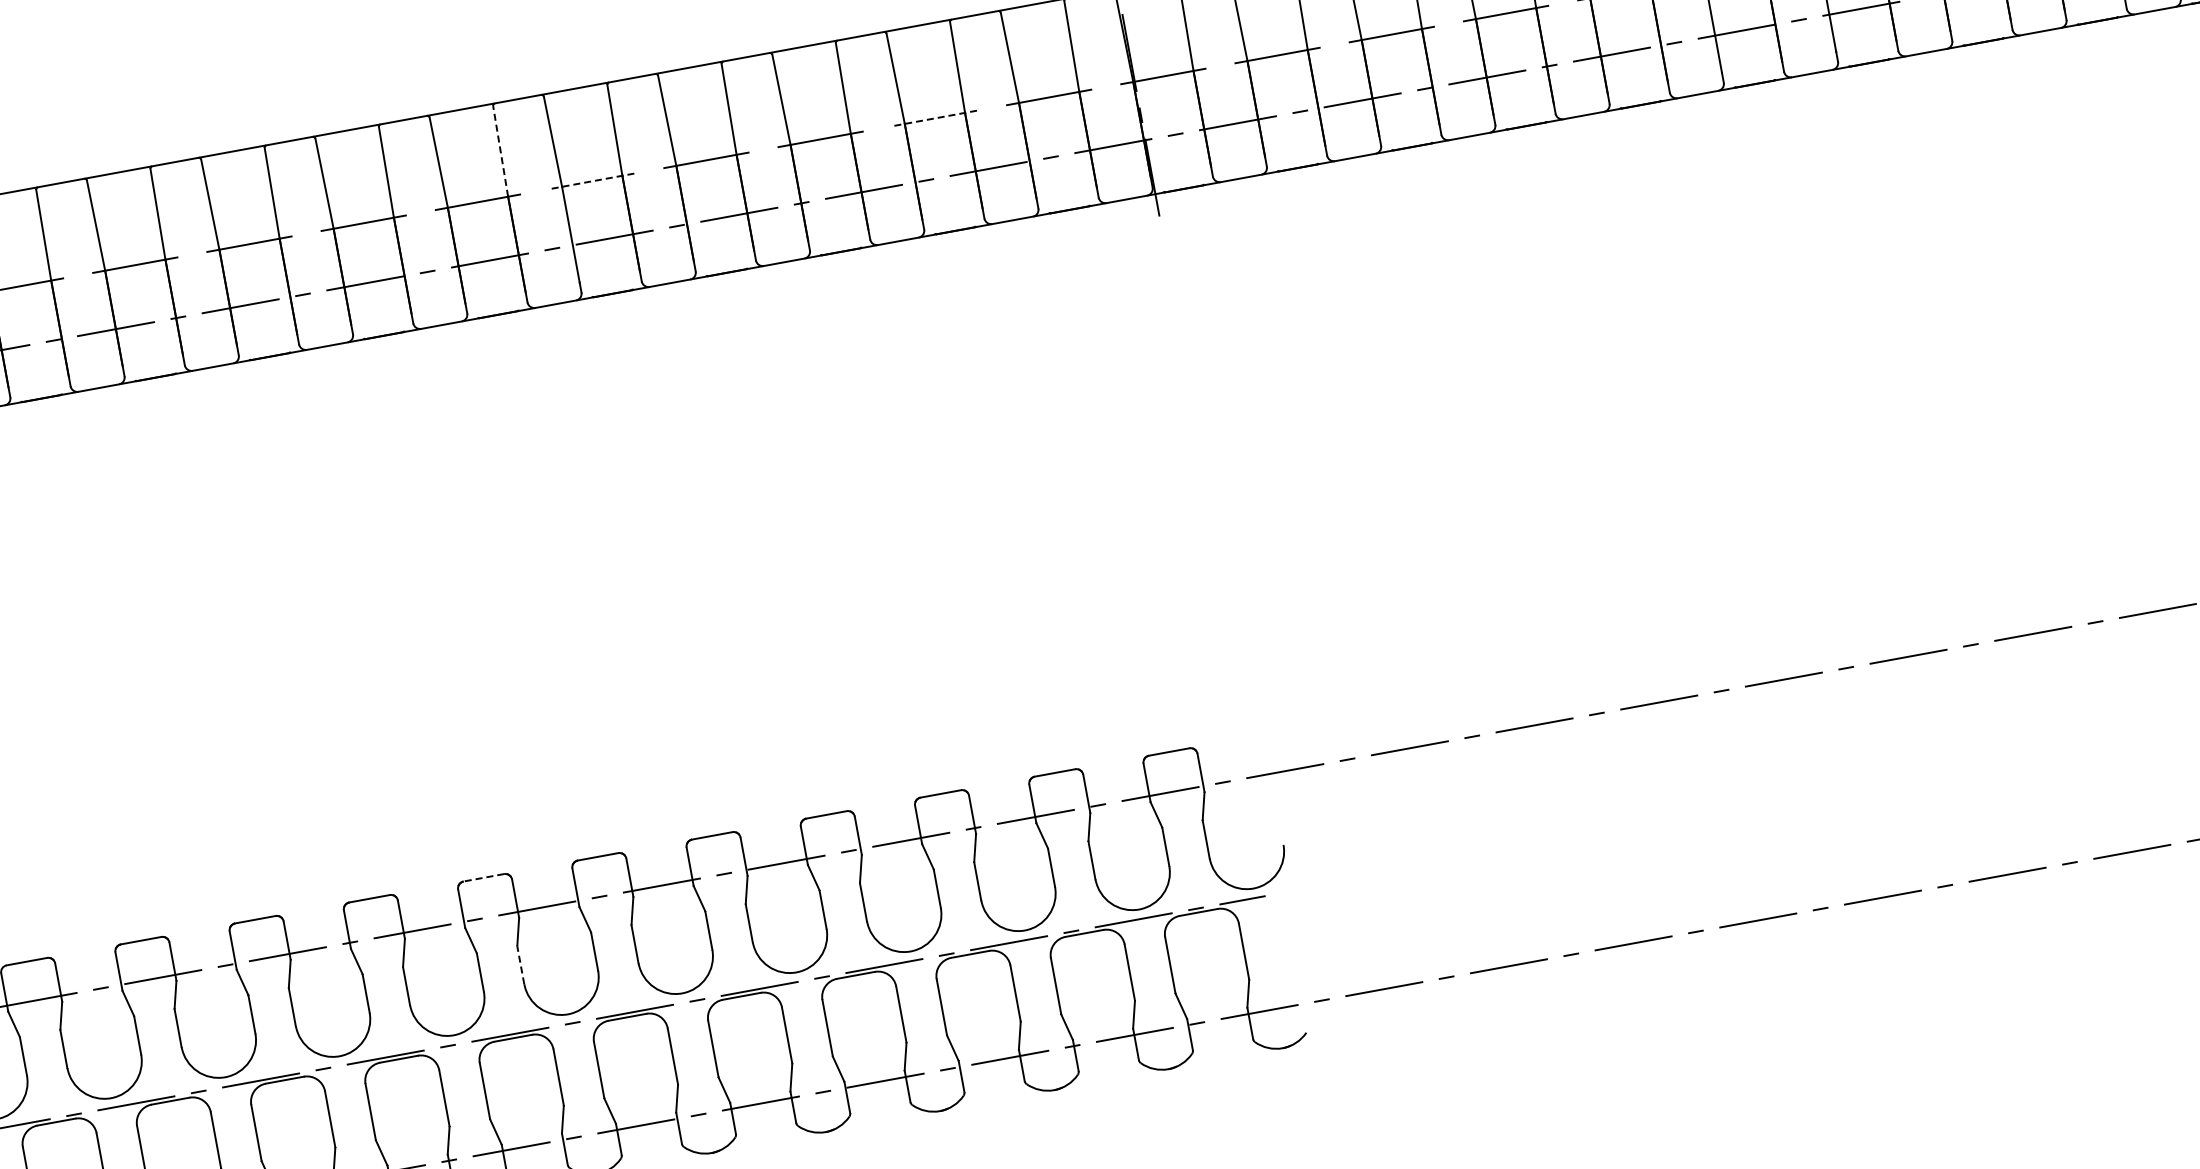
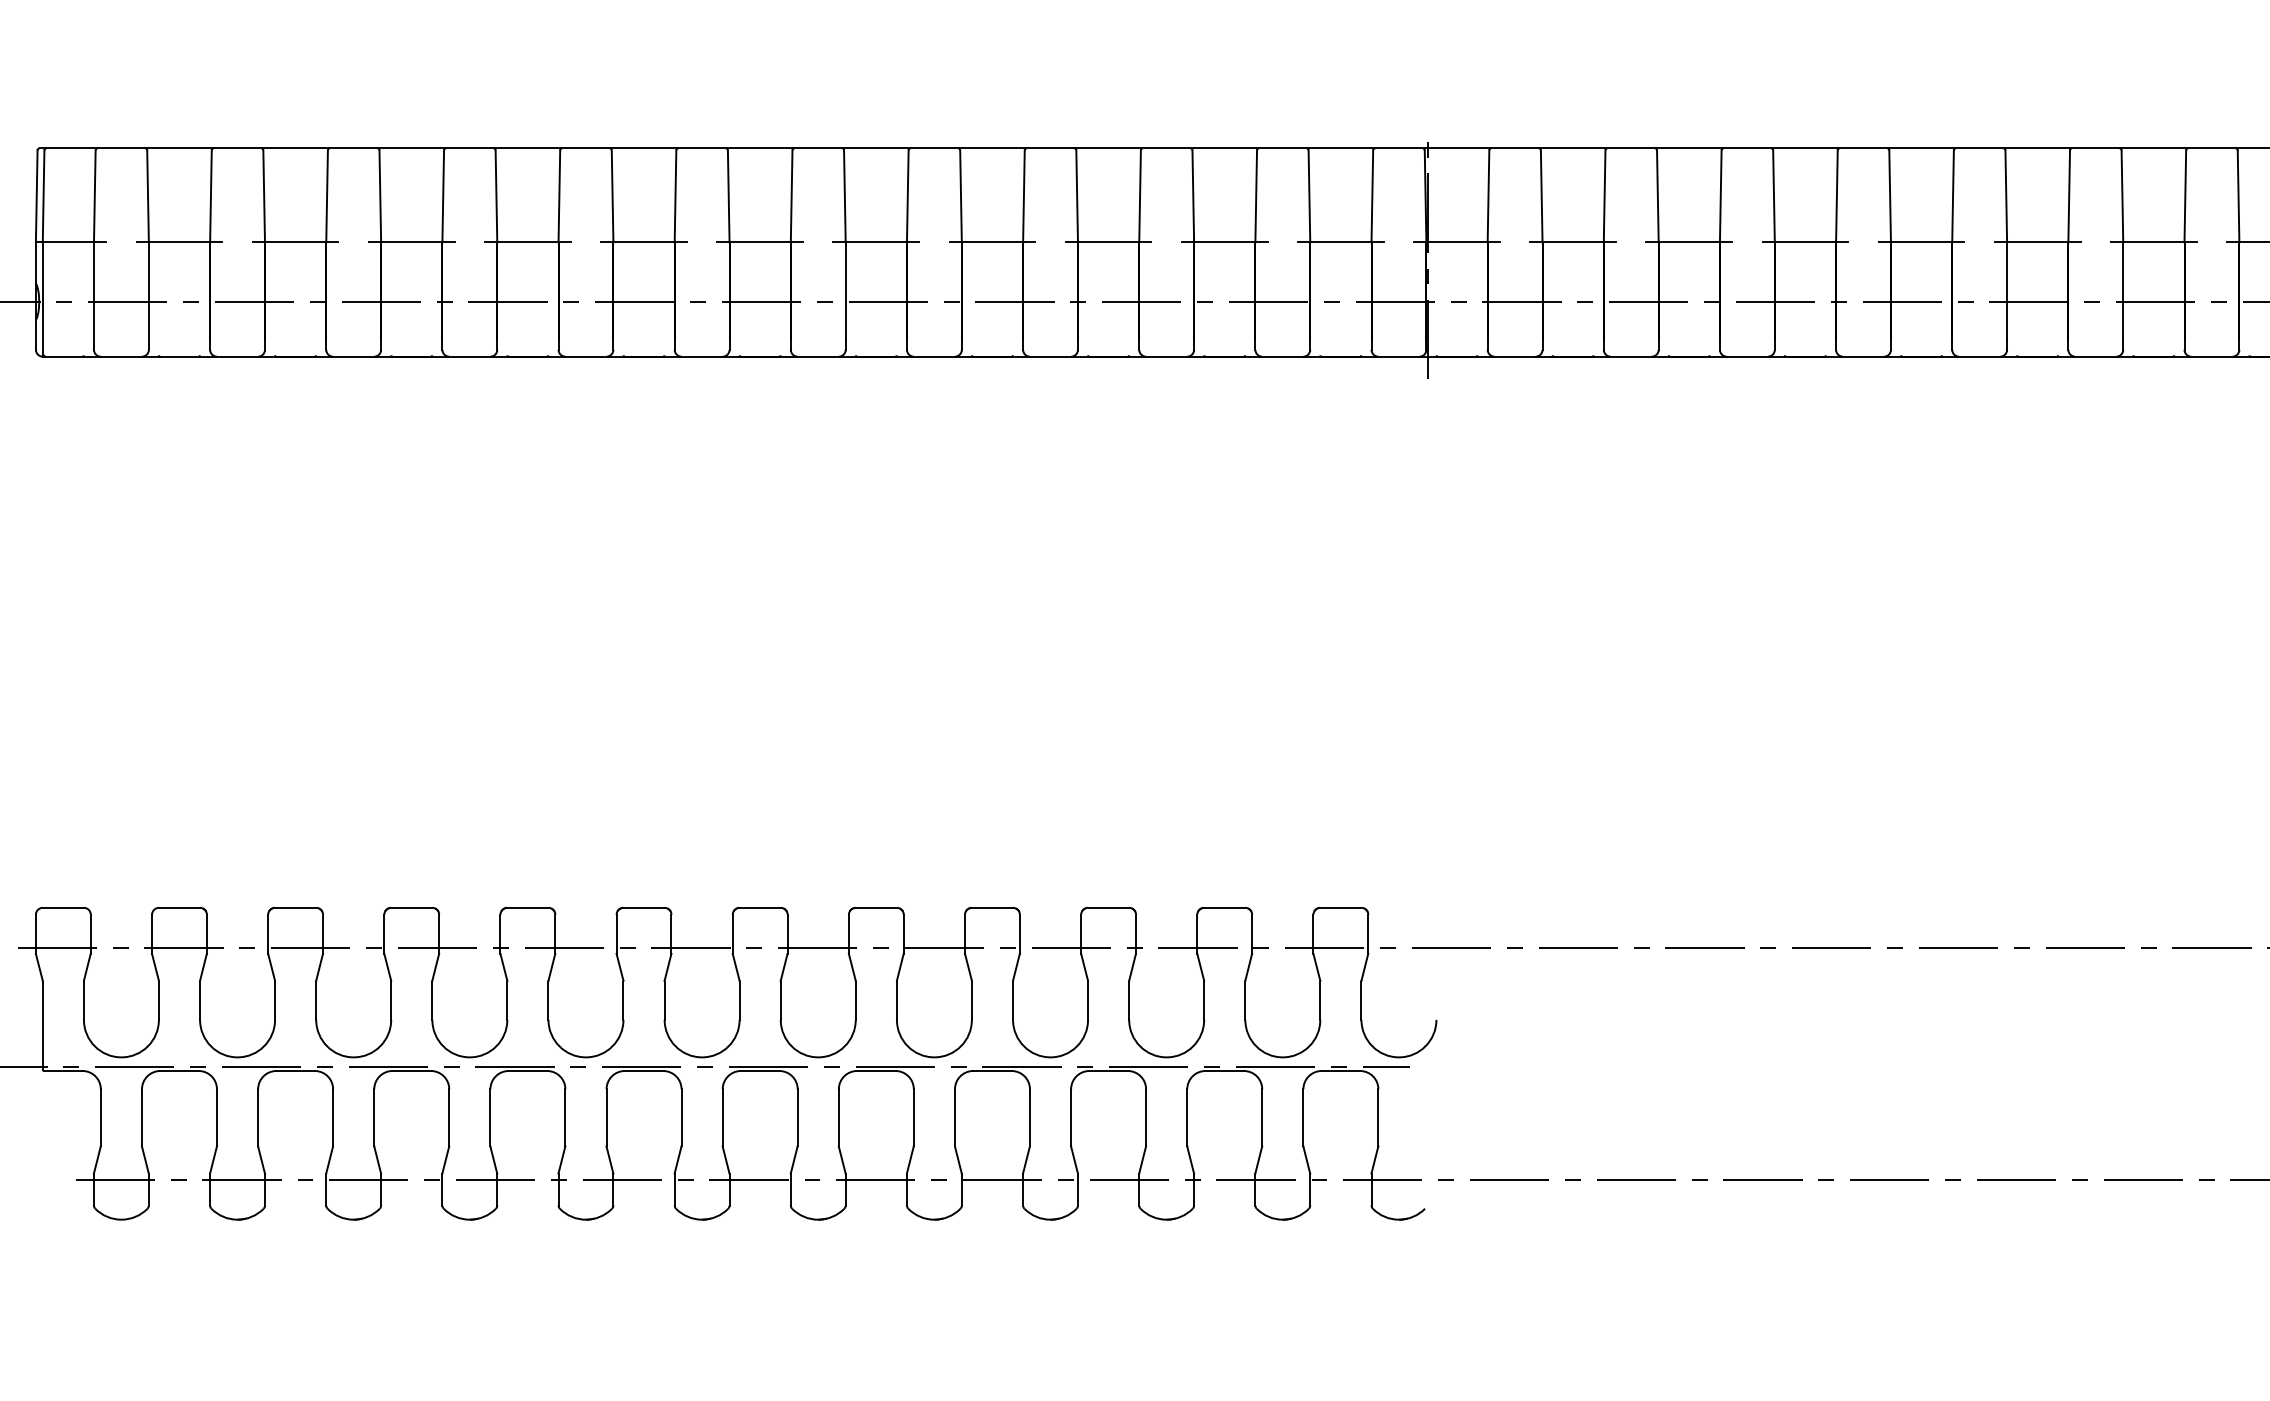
line: (934, 118) -> (1224, 242), dashed -> solid
line: (500, 151) -> (791, 196), dashed -> solid
line: (592, 181) -> (876, 242), dashed -> solid
line: (484, 877) -> (644, 907), dashed -> solid
line: (520, 965) -> (664, 1000), dashed -> solid

